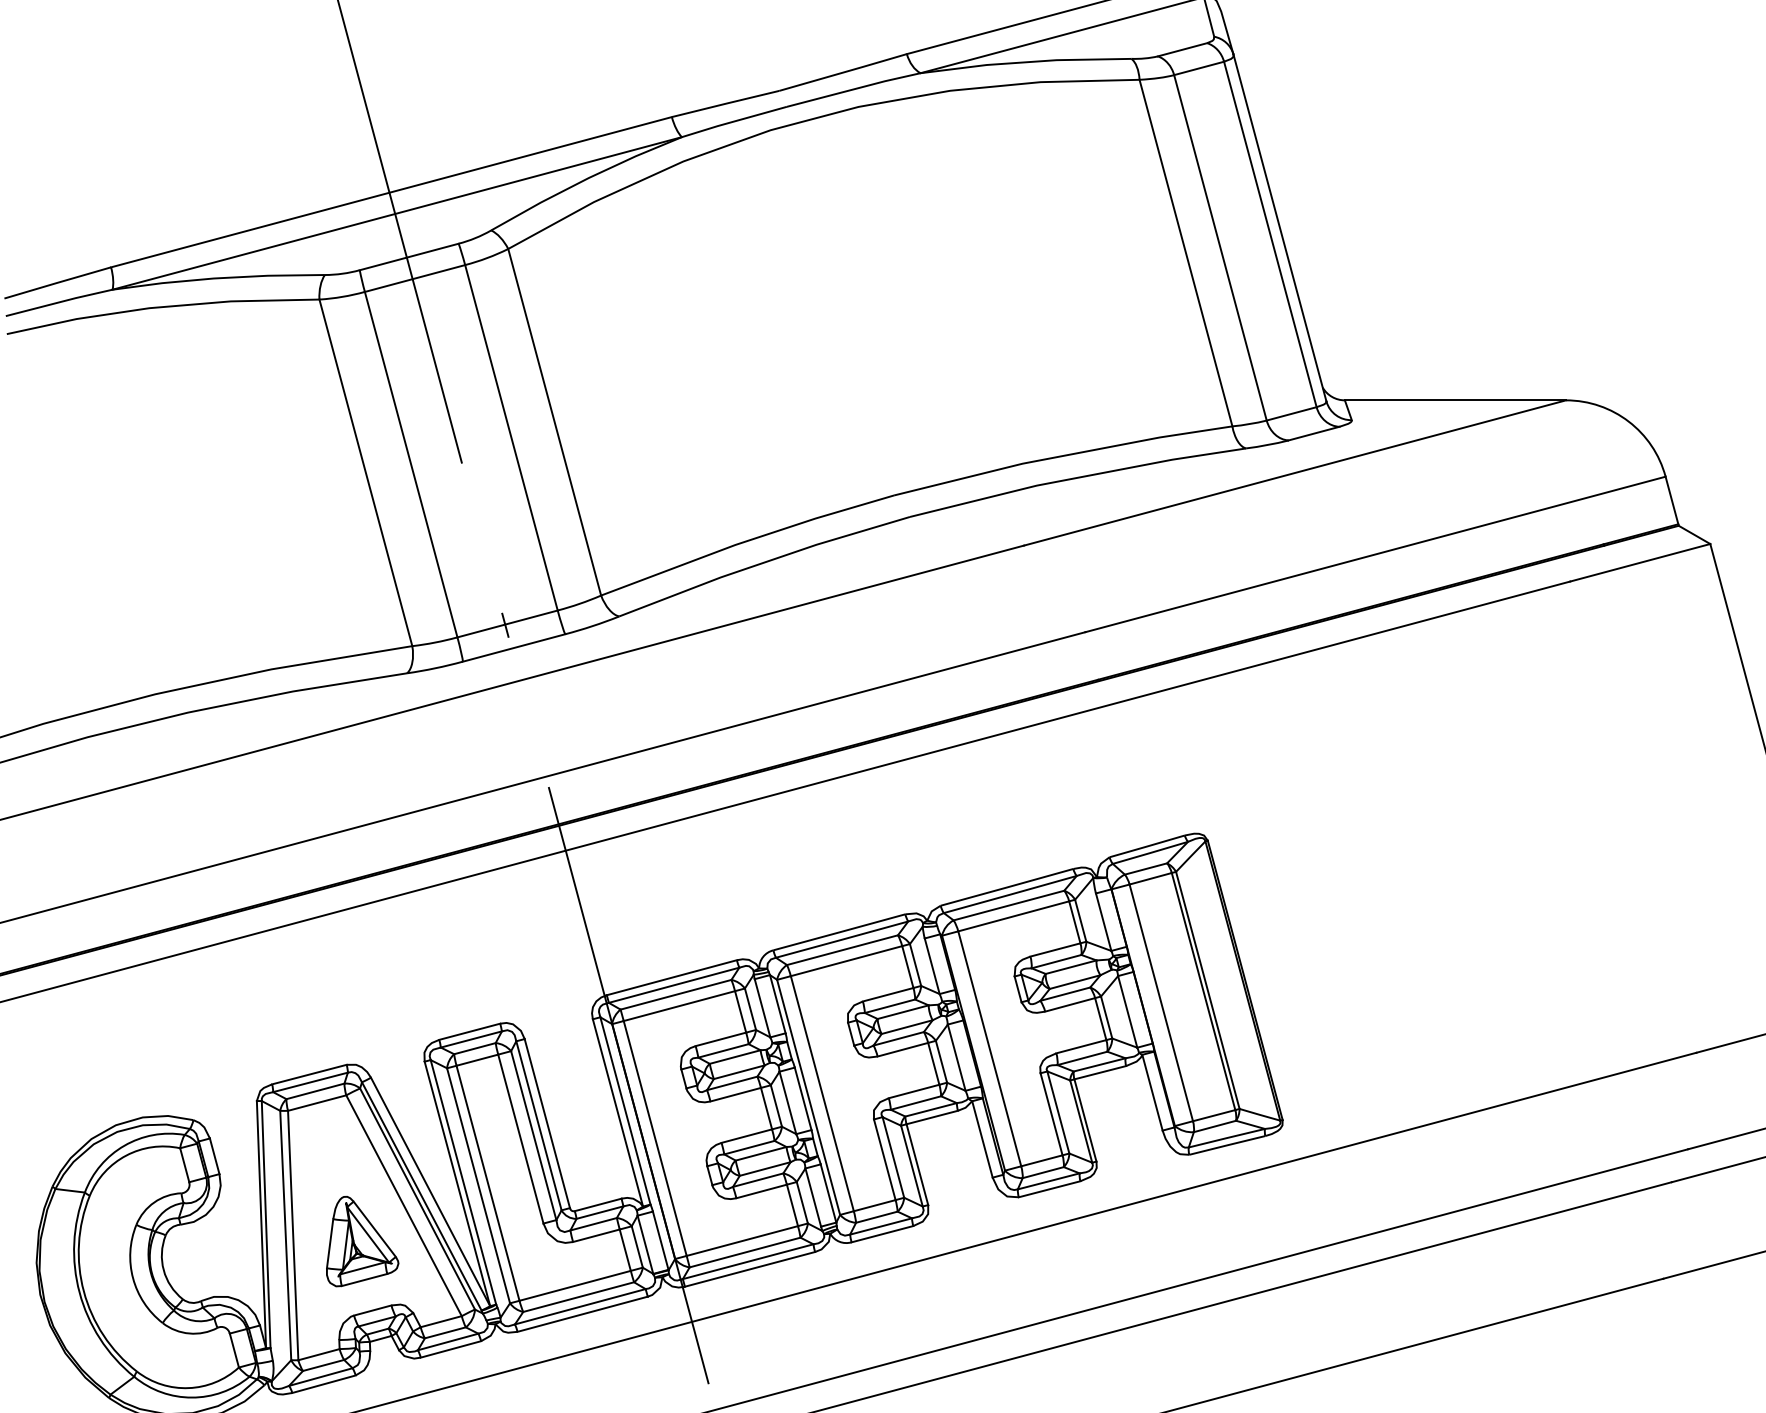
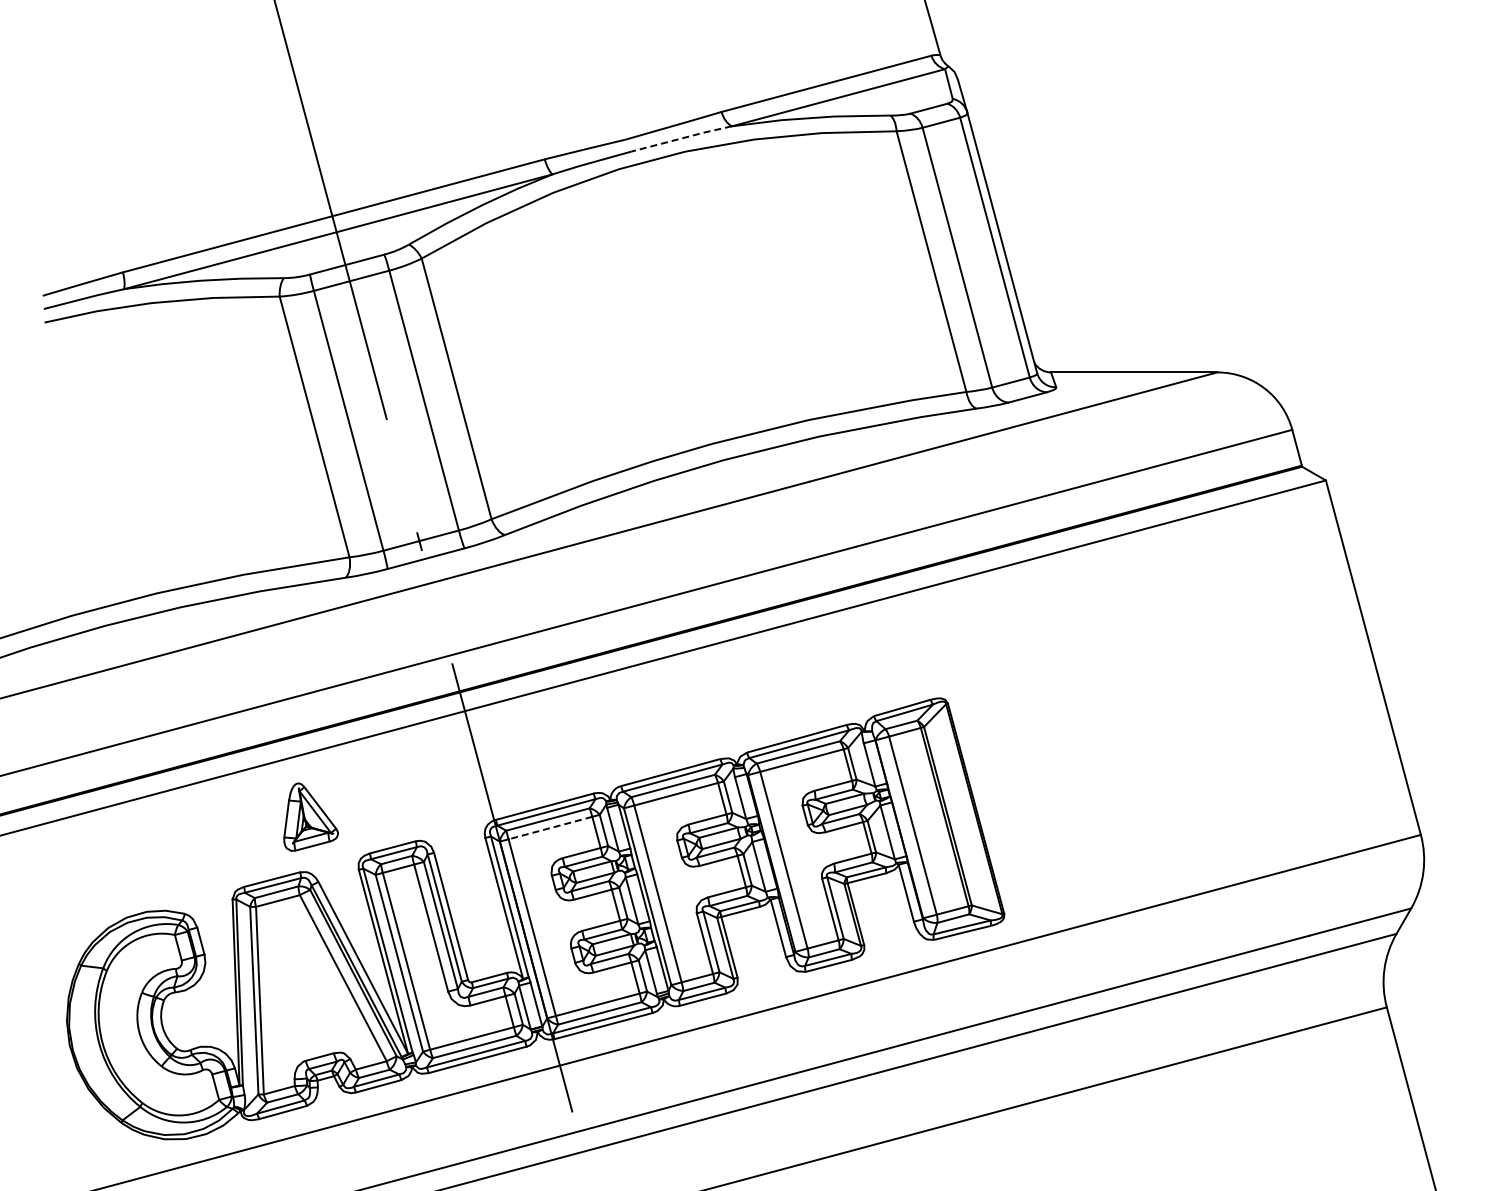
line: (854, 89) -> (682, 138), solid -> dashed
line: (678, 1006) -> (549, 828), solid -> dashed
part: (361, 1240) -> (310, 816), moved

